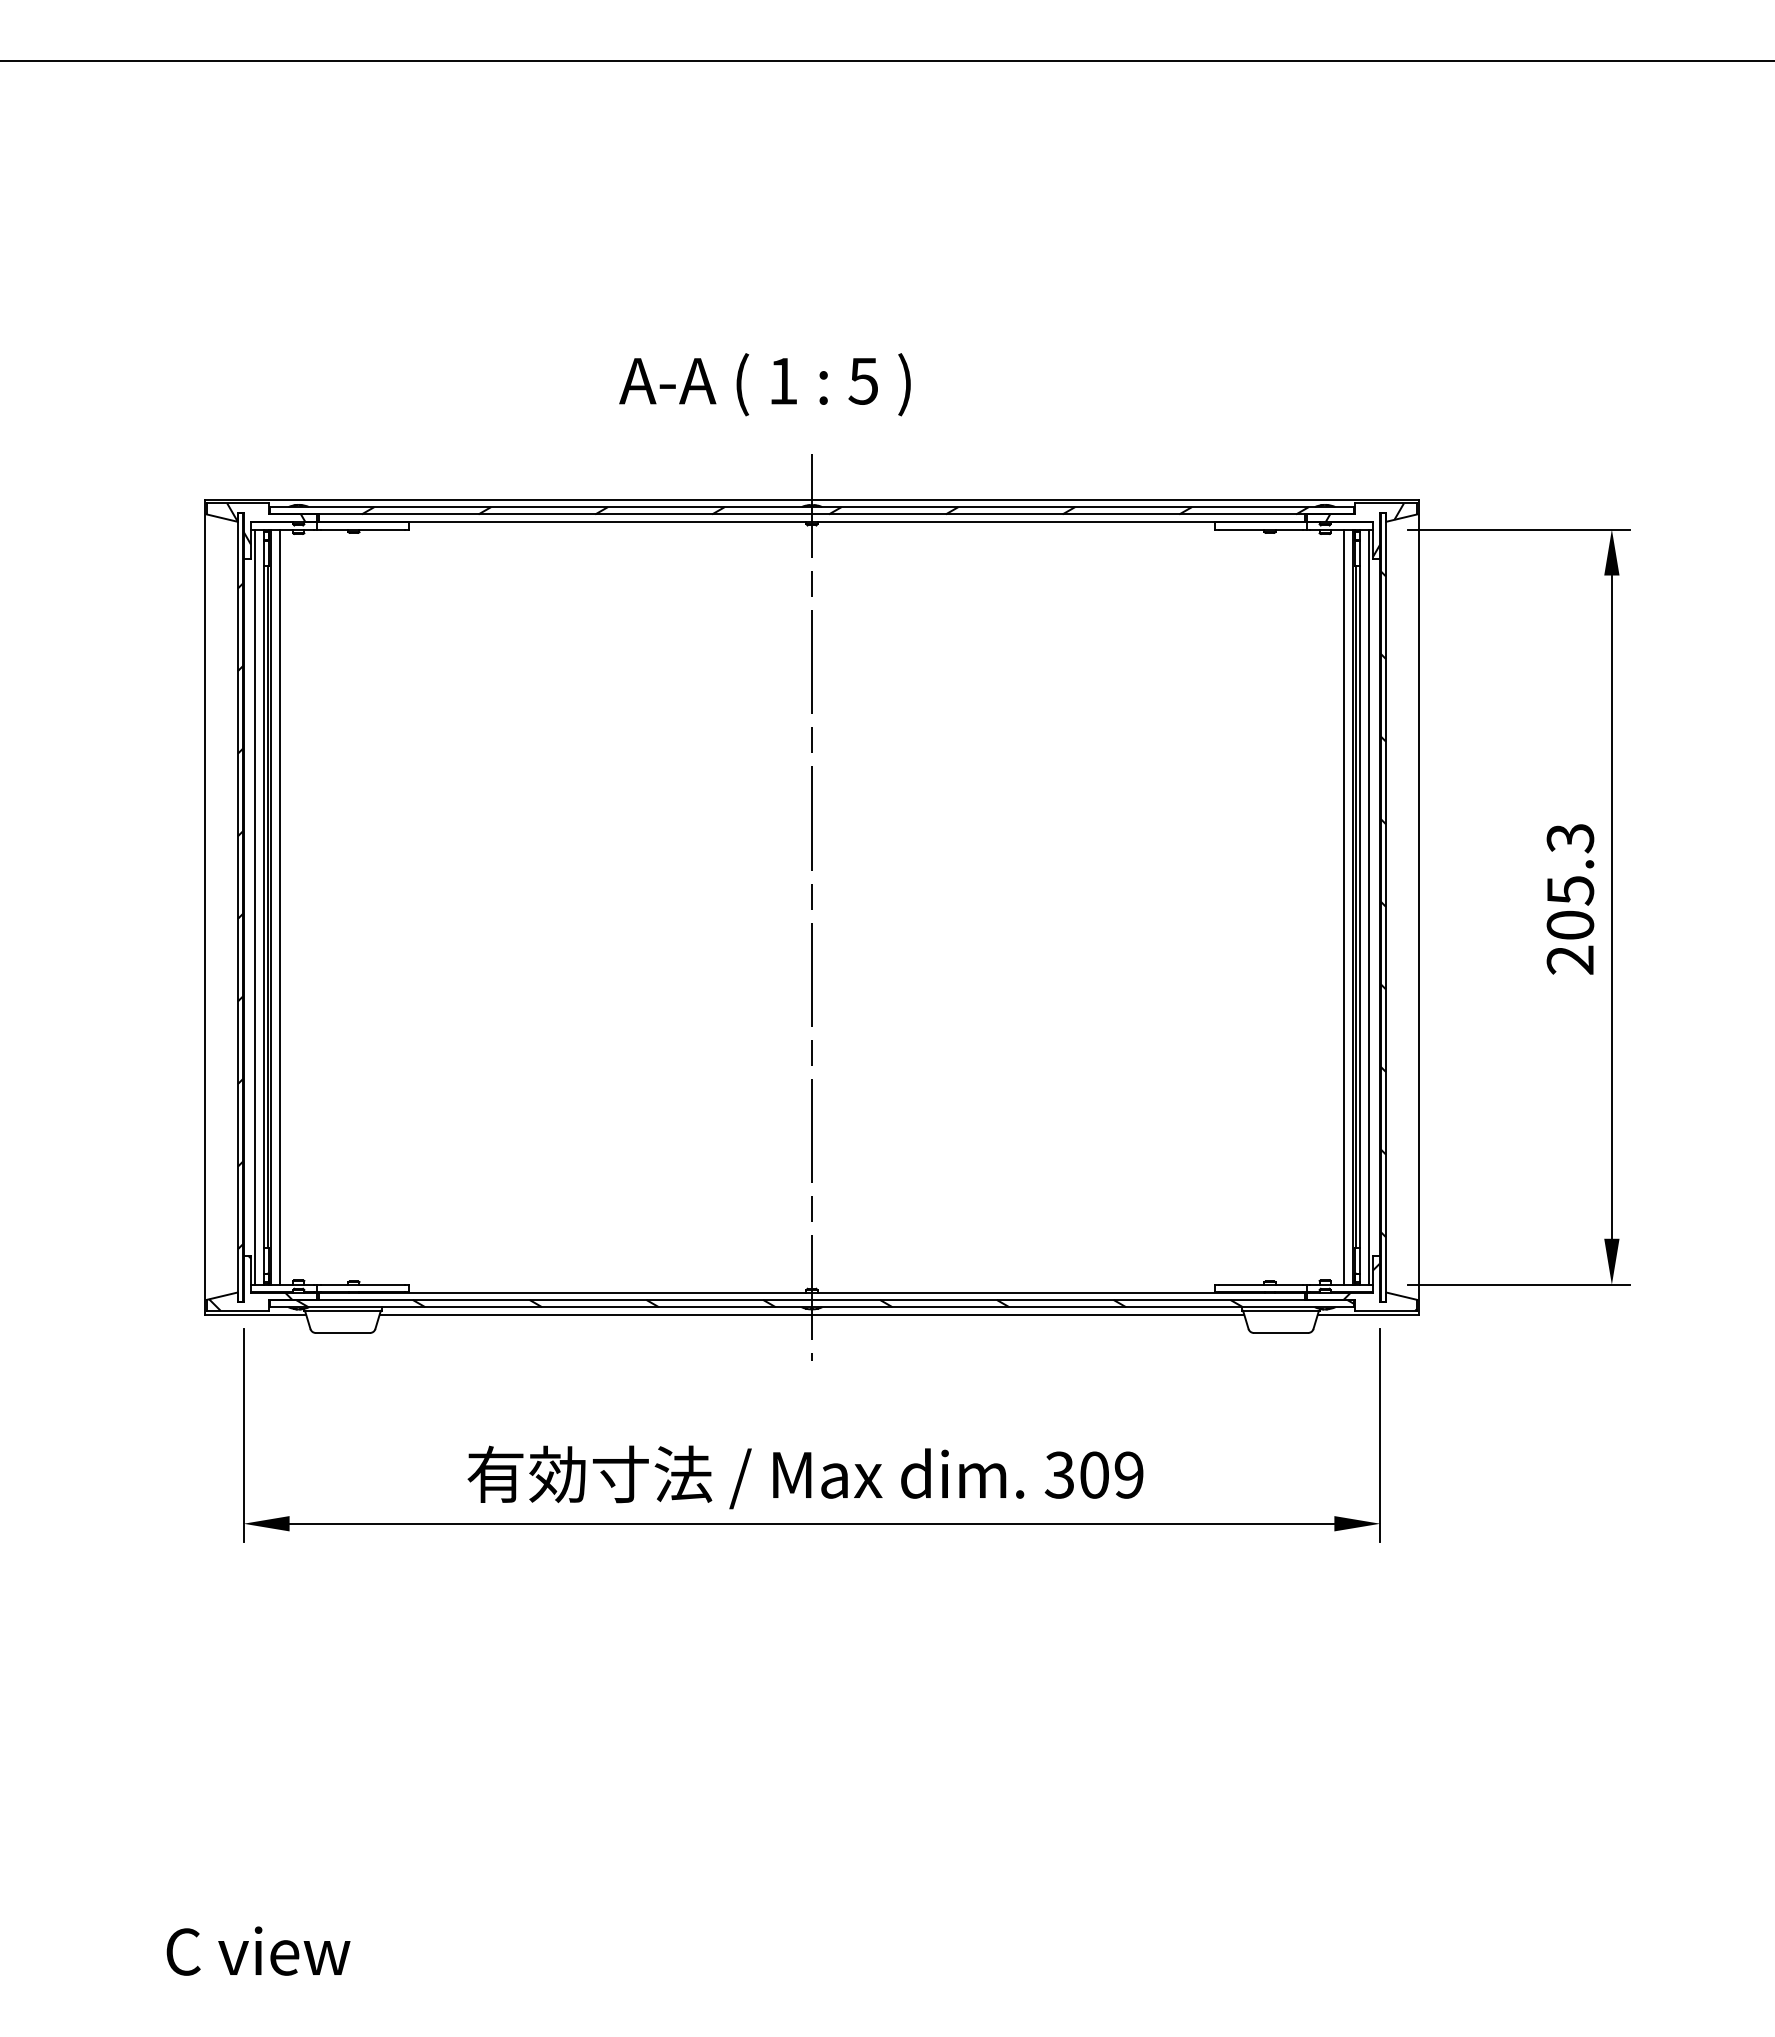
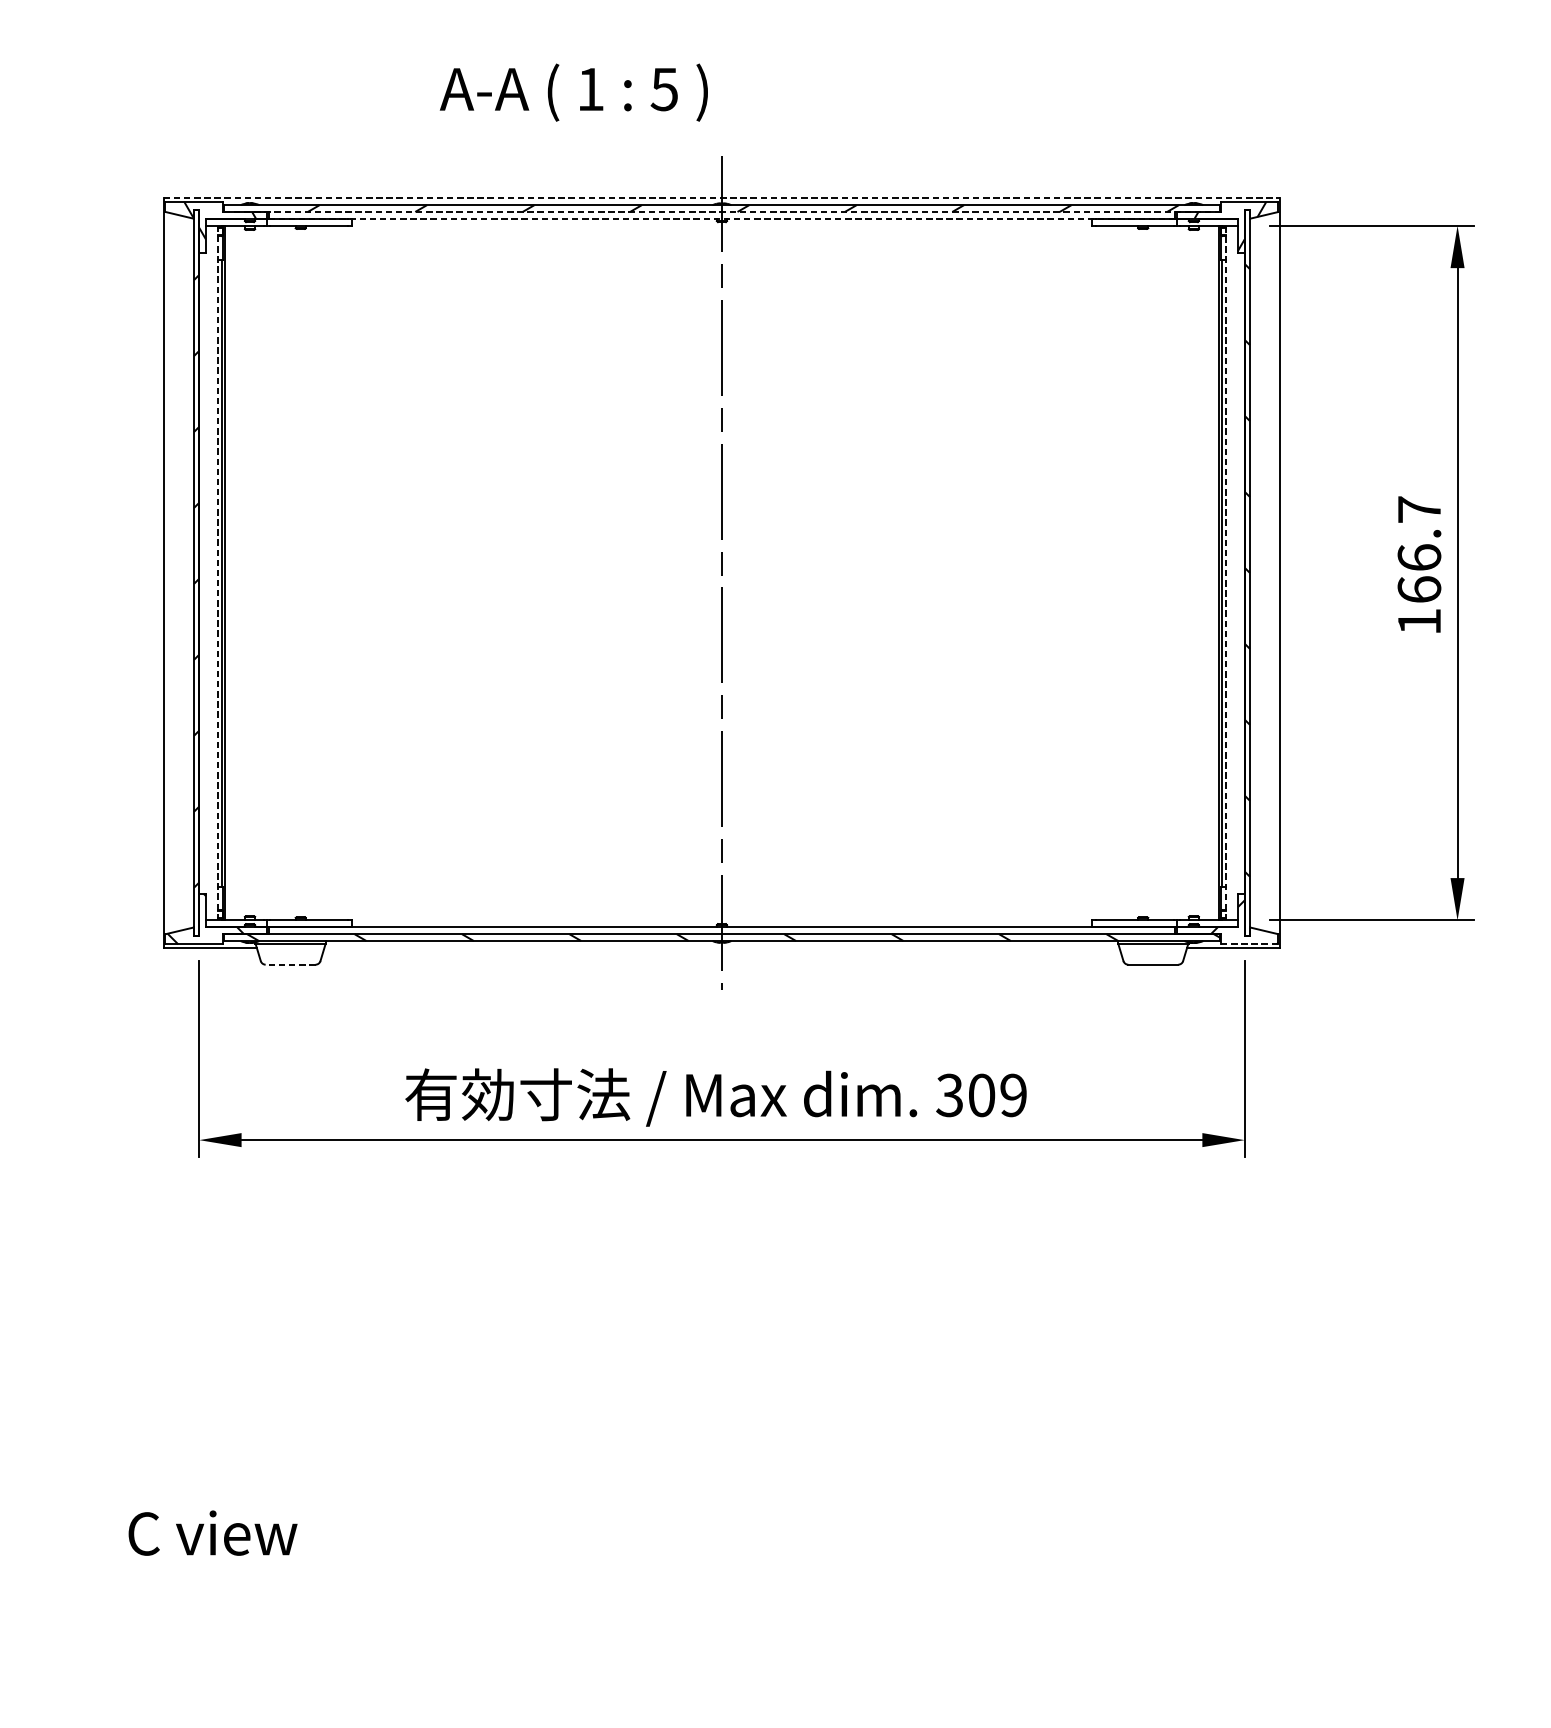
text: (764, 384) -> (573, 92), moved
line: (812, 499) -> (722, 198), solid -> dashed
line: (811, 514) -> (721, 212), solid -> dashed
line: (811, 521) -> (721, 218), solid -> dashed
text: (1570, 898) -> (1419, 565), 205.3 -> 166.7
line: (254, 906) -> (209, 572), removed
line: (280, 906) -> (233, 572), removed
line: (1343, 906) -> (1210, 572), removed
line: (1369, 906) -> (1234, 572), removed
line: (263, 907) -> (217, 573), solid -> dashed
line: (1360, 907) -> (1226, 573), solid -> dashed
line: (1386, 1310) -> (1250, 944), solid -> dashed
line: (811, 1314) -> (721, 947), removed
line: (342, 1332) -> (290, 964), solid -> dashed

